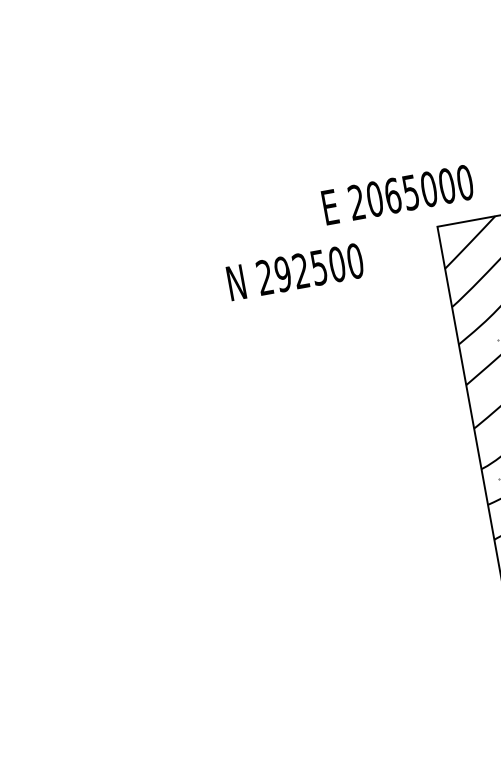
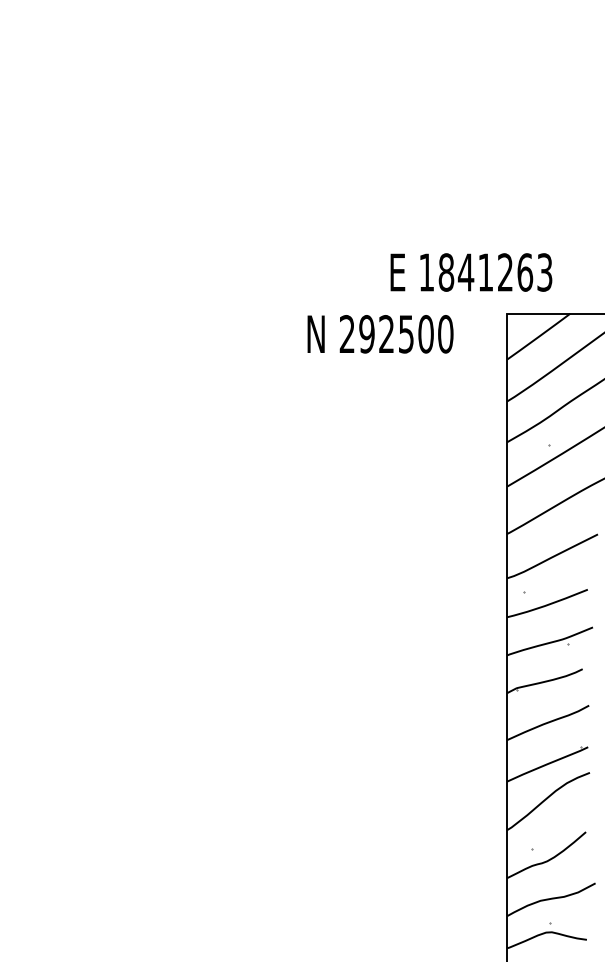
text: (410, 192) -> (485, 272), 2065000 -> 1841263
text: (295, 272) -> (380, 334), moved

